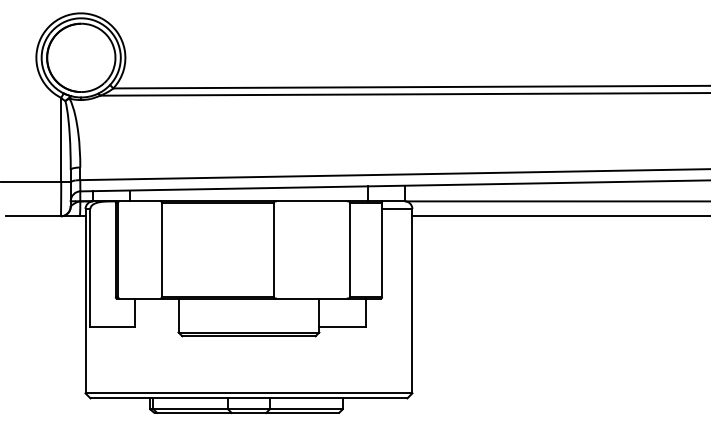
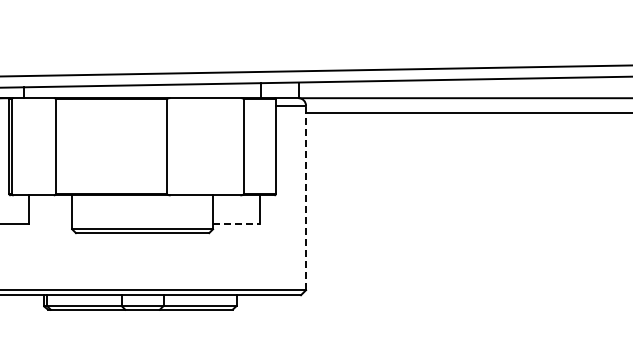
line: (412, 300) -> (306, 197), solid -> dashed
line: (342, 326) -> (236, 223), solid -> dashed

